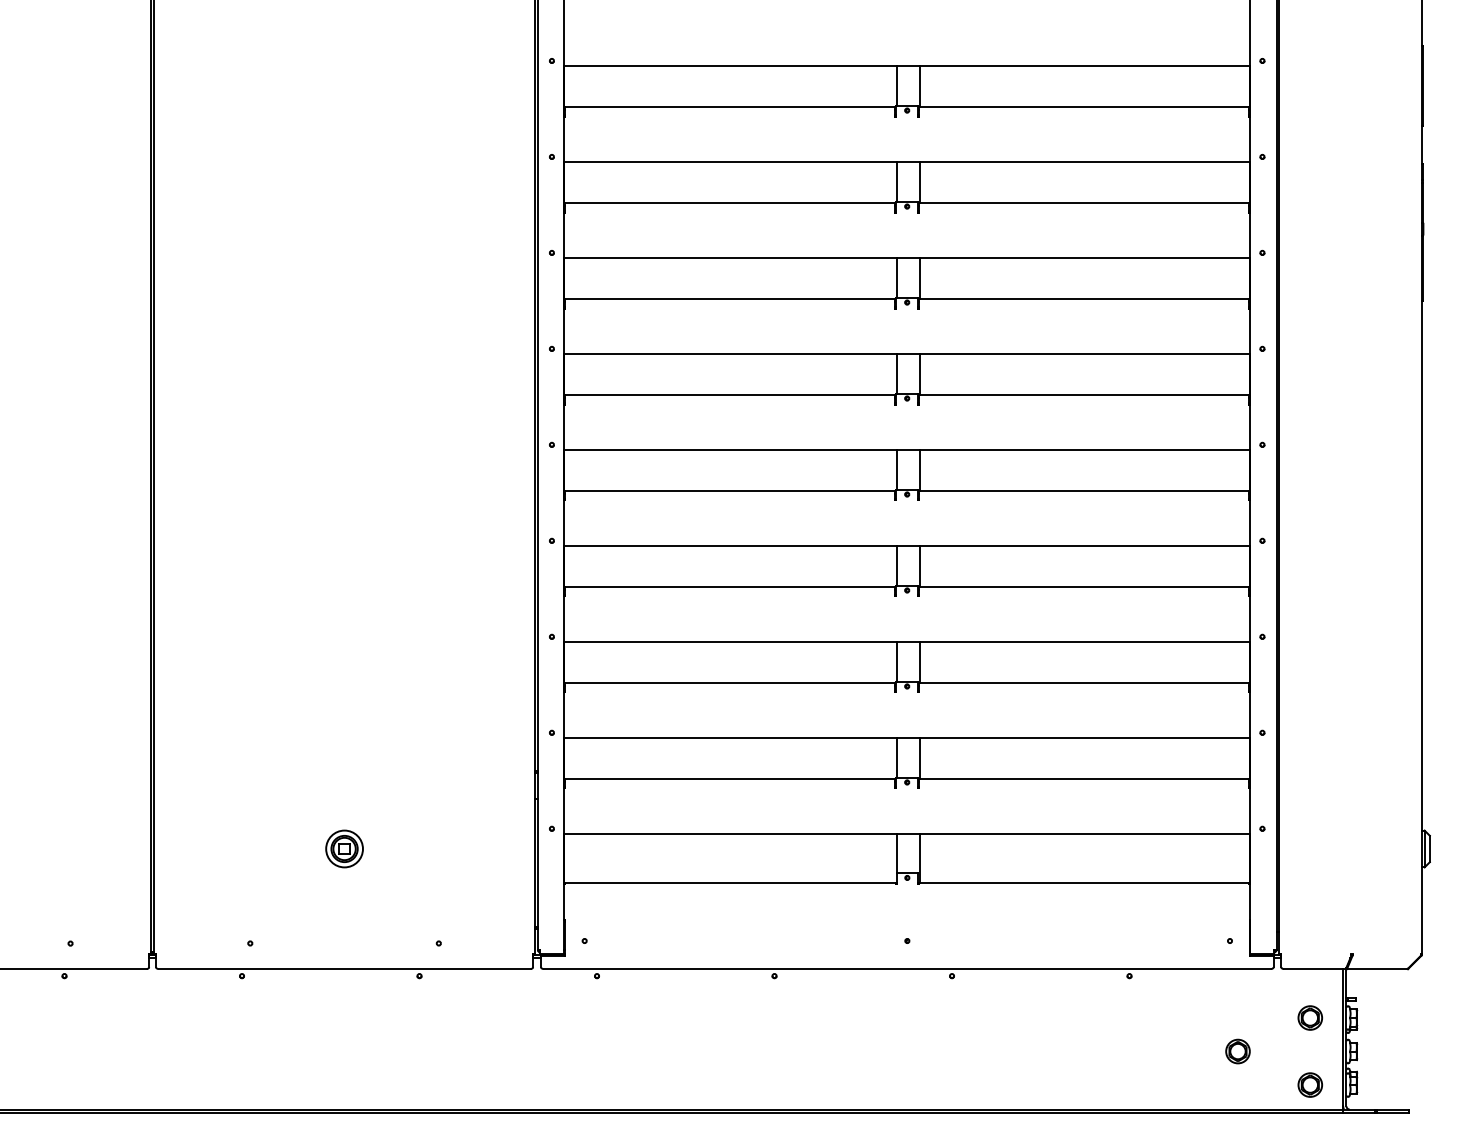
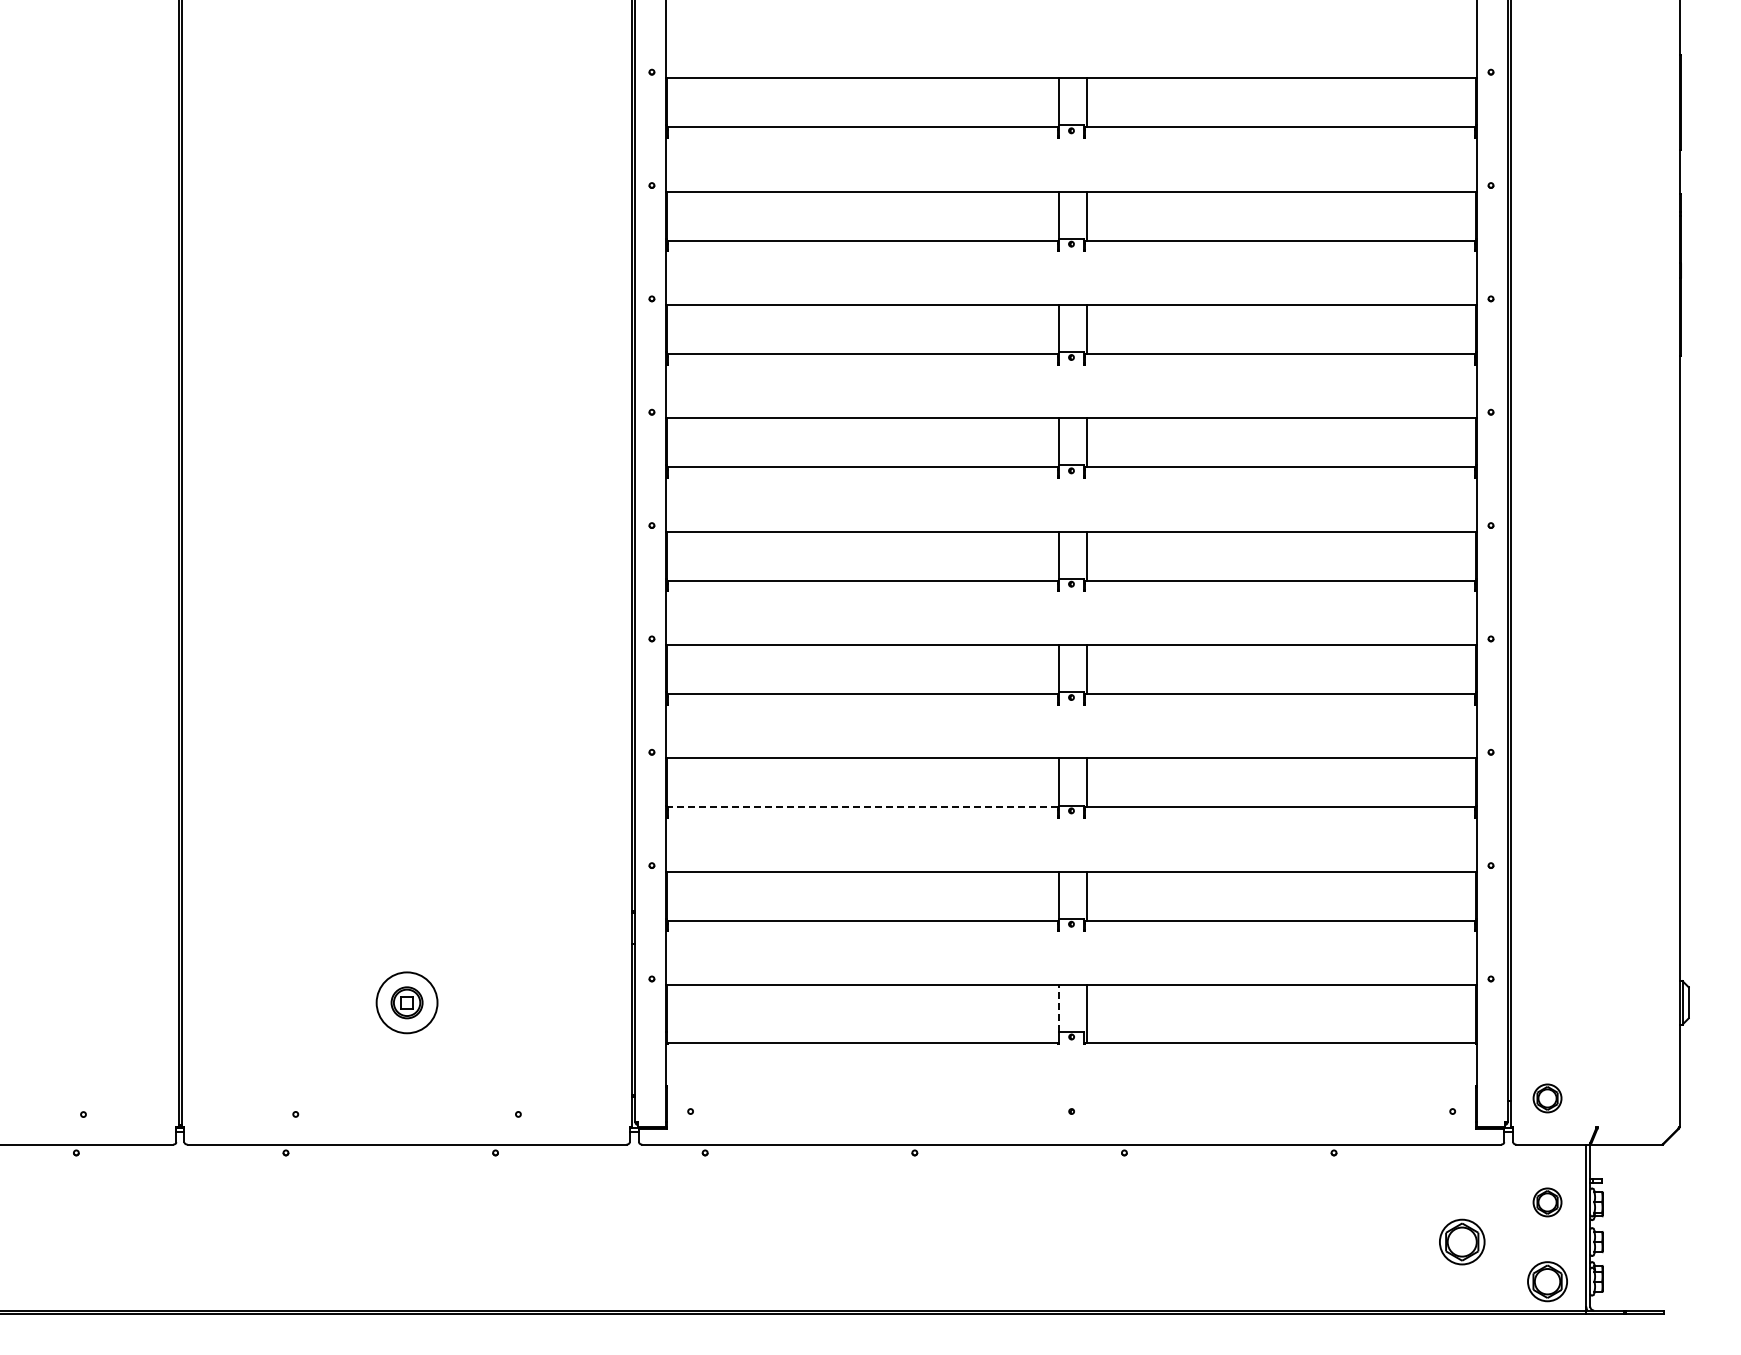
line: (730, 683) -> (862, 807), solid -> dashed
circle: (344, 848) -> (406, 1002), size x1.4
line: (897, 852) -> (1059, 1007), solid -> dashed
part: (1310, 930) -> (1547, 1098), added
part: (1237, 1051) -> (1461, 1241), size x1.6
part: (1310, 1084) -> (1547, 1281), size x1.4

